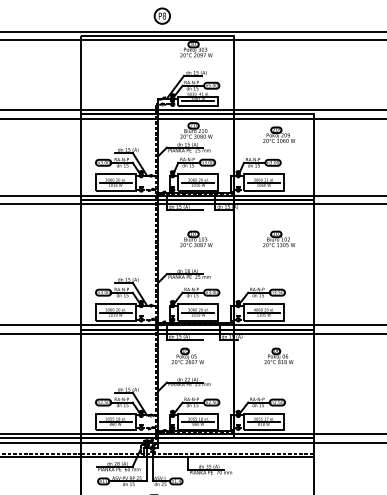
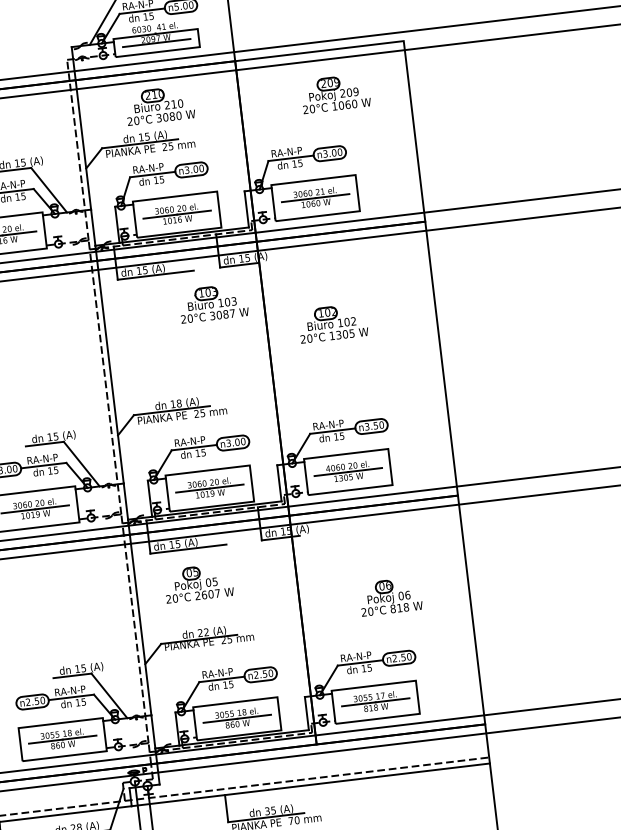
part: (196, 238) -> (213, 301), moved
part: (279, 238) -> (333, 321), moved
part: (278, 355) -> (389, 595), moved

